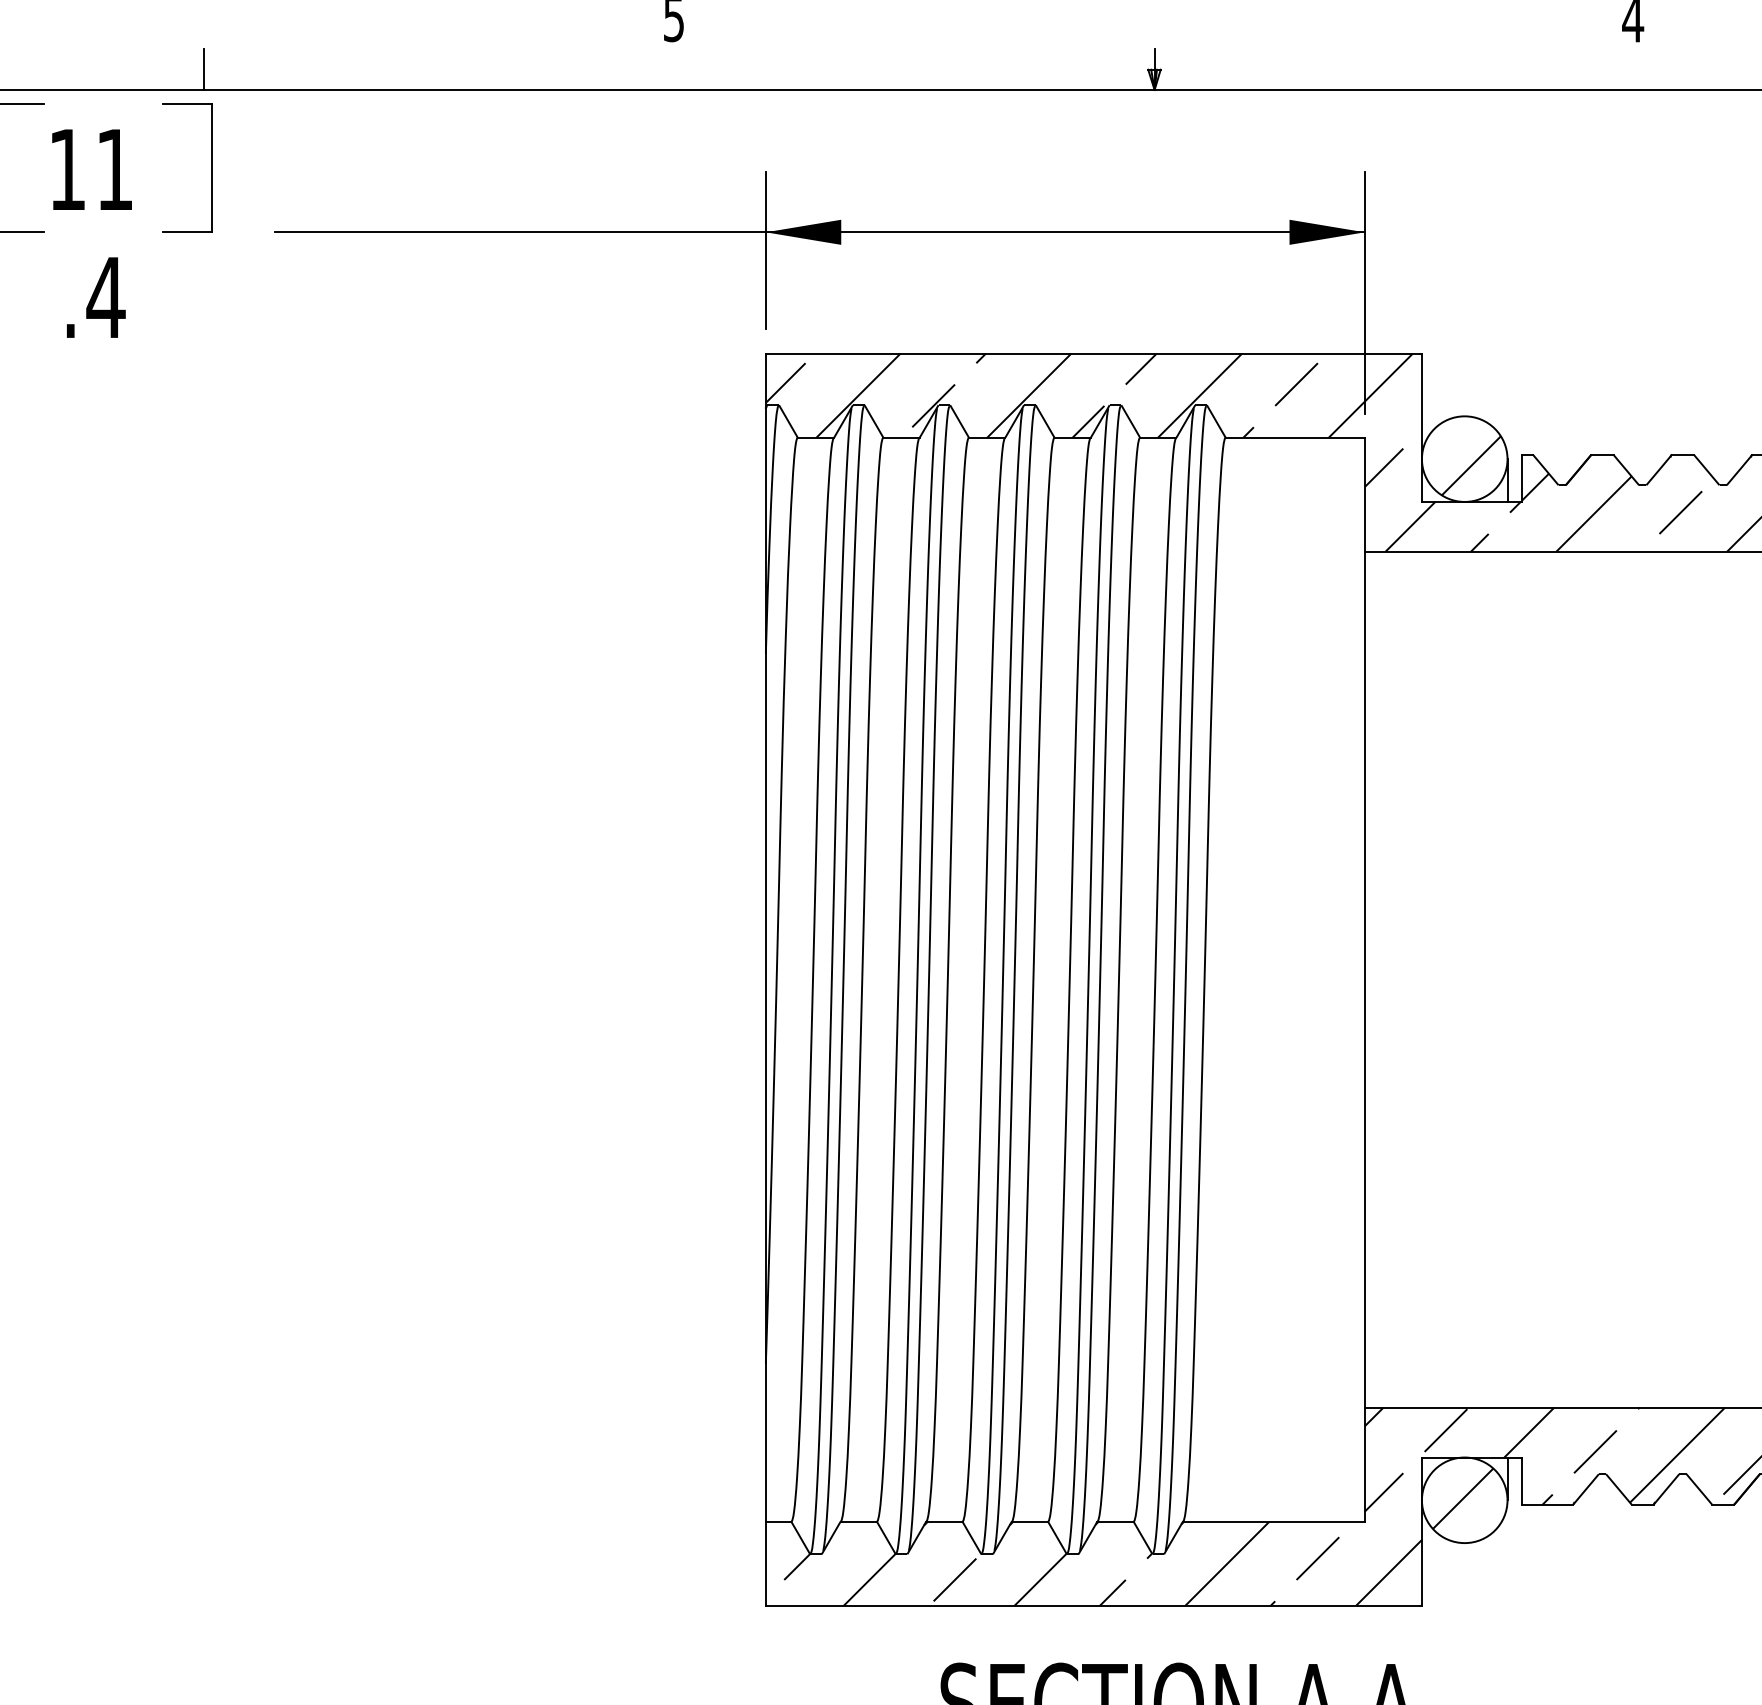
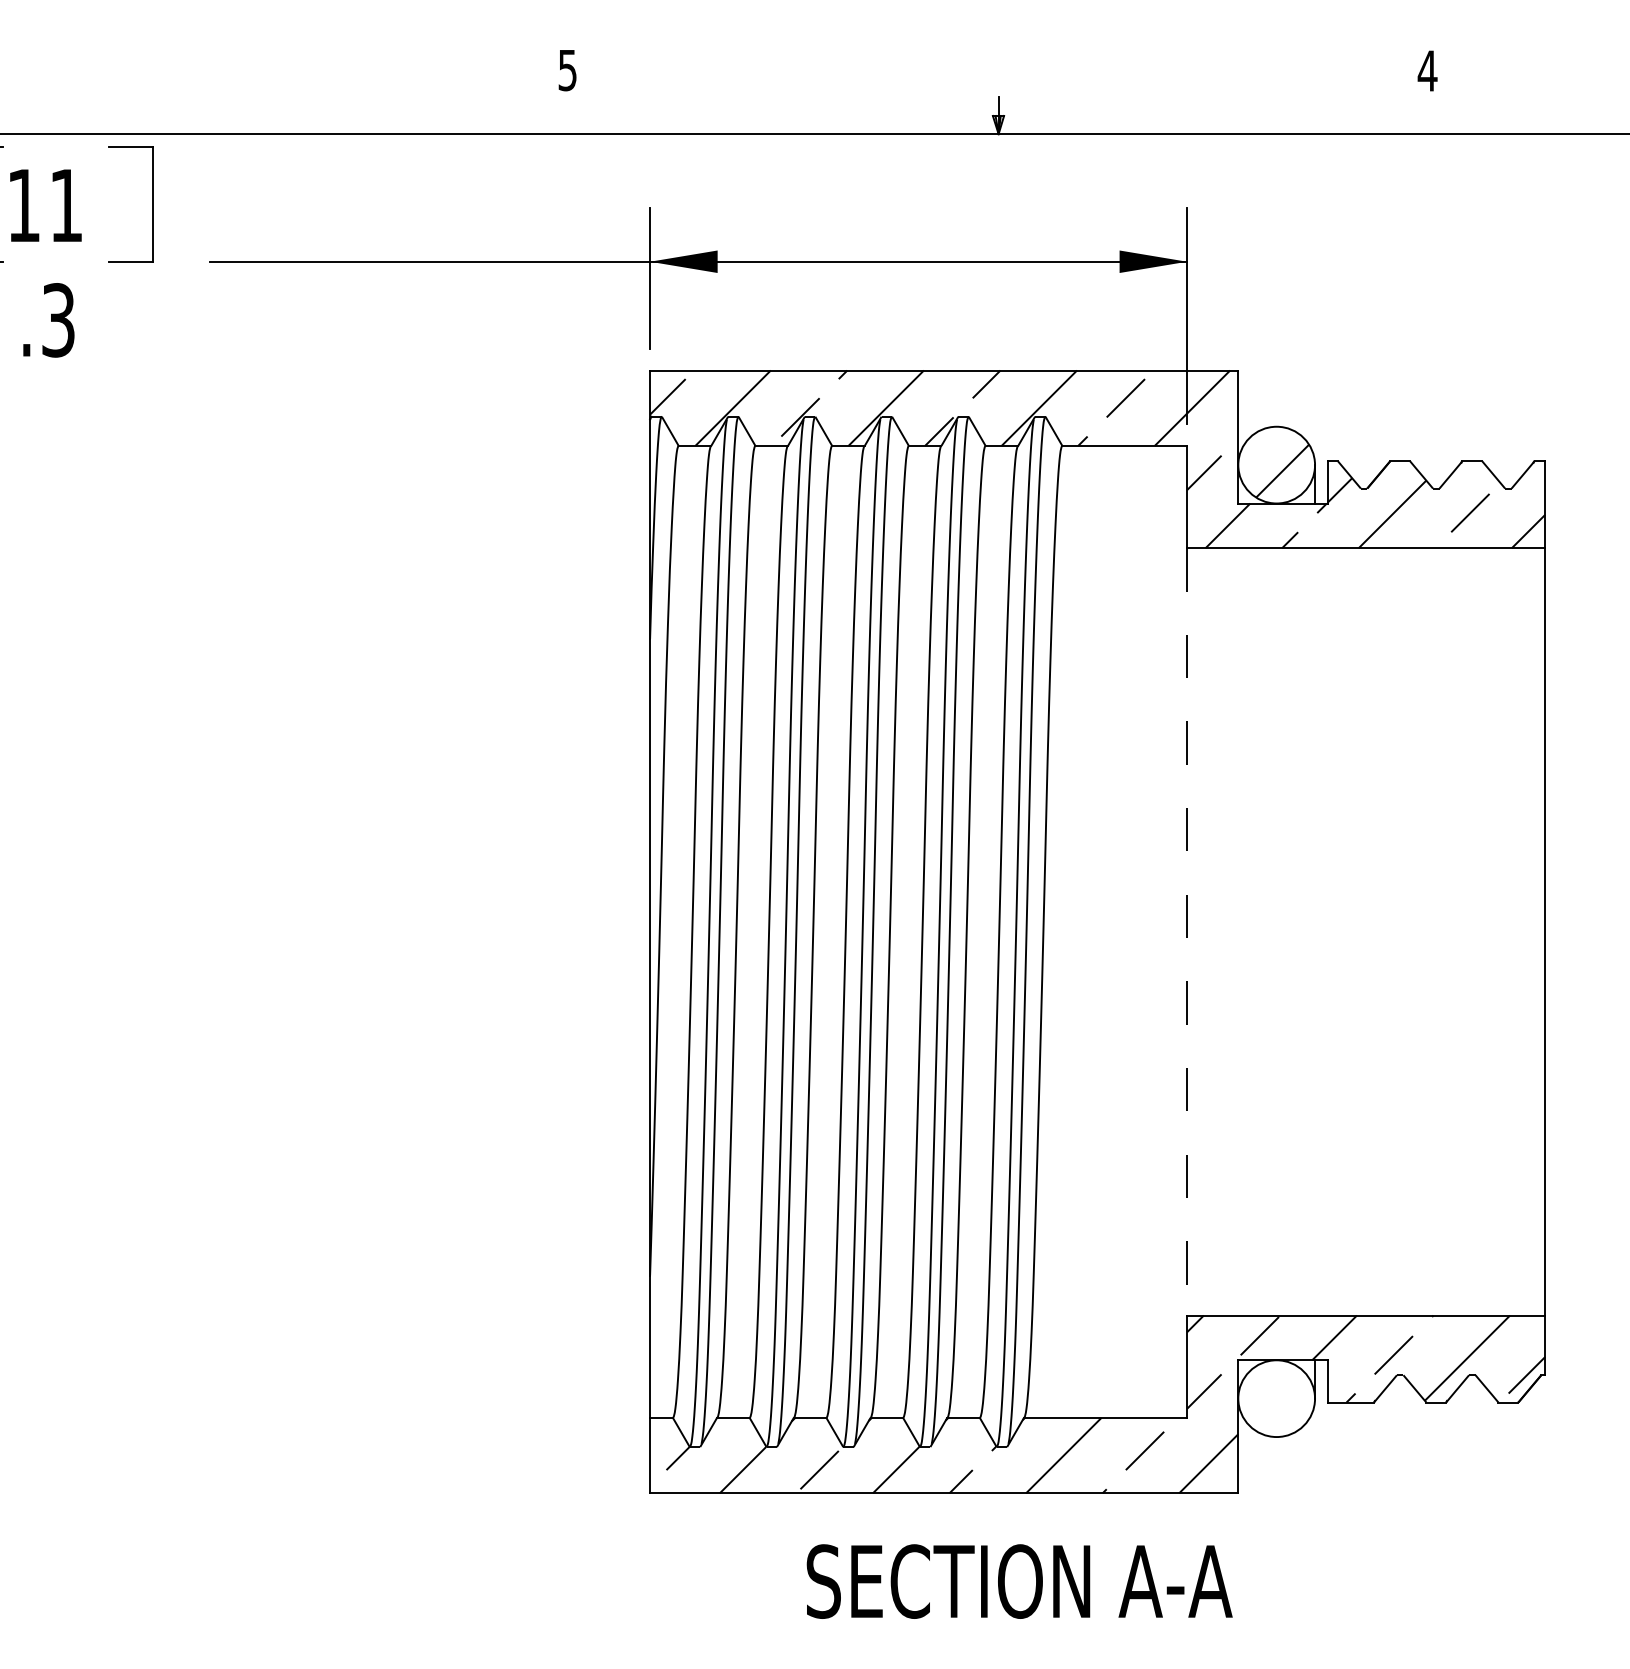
line: (204, 69) -> (146, 115), removed
text: (106, 297) -> (58, 320), .4 -> .3
line: (1365, 979) -> (1187, 931), solid -> dashed
hatch: (1463, 1499) -> (1275, 1397), removed

